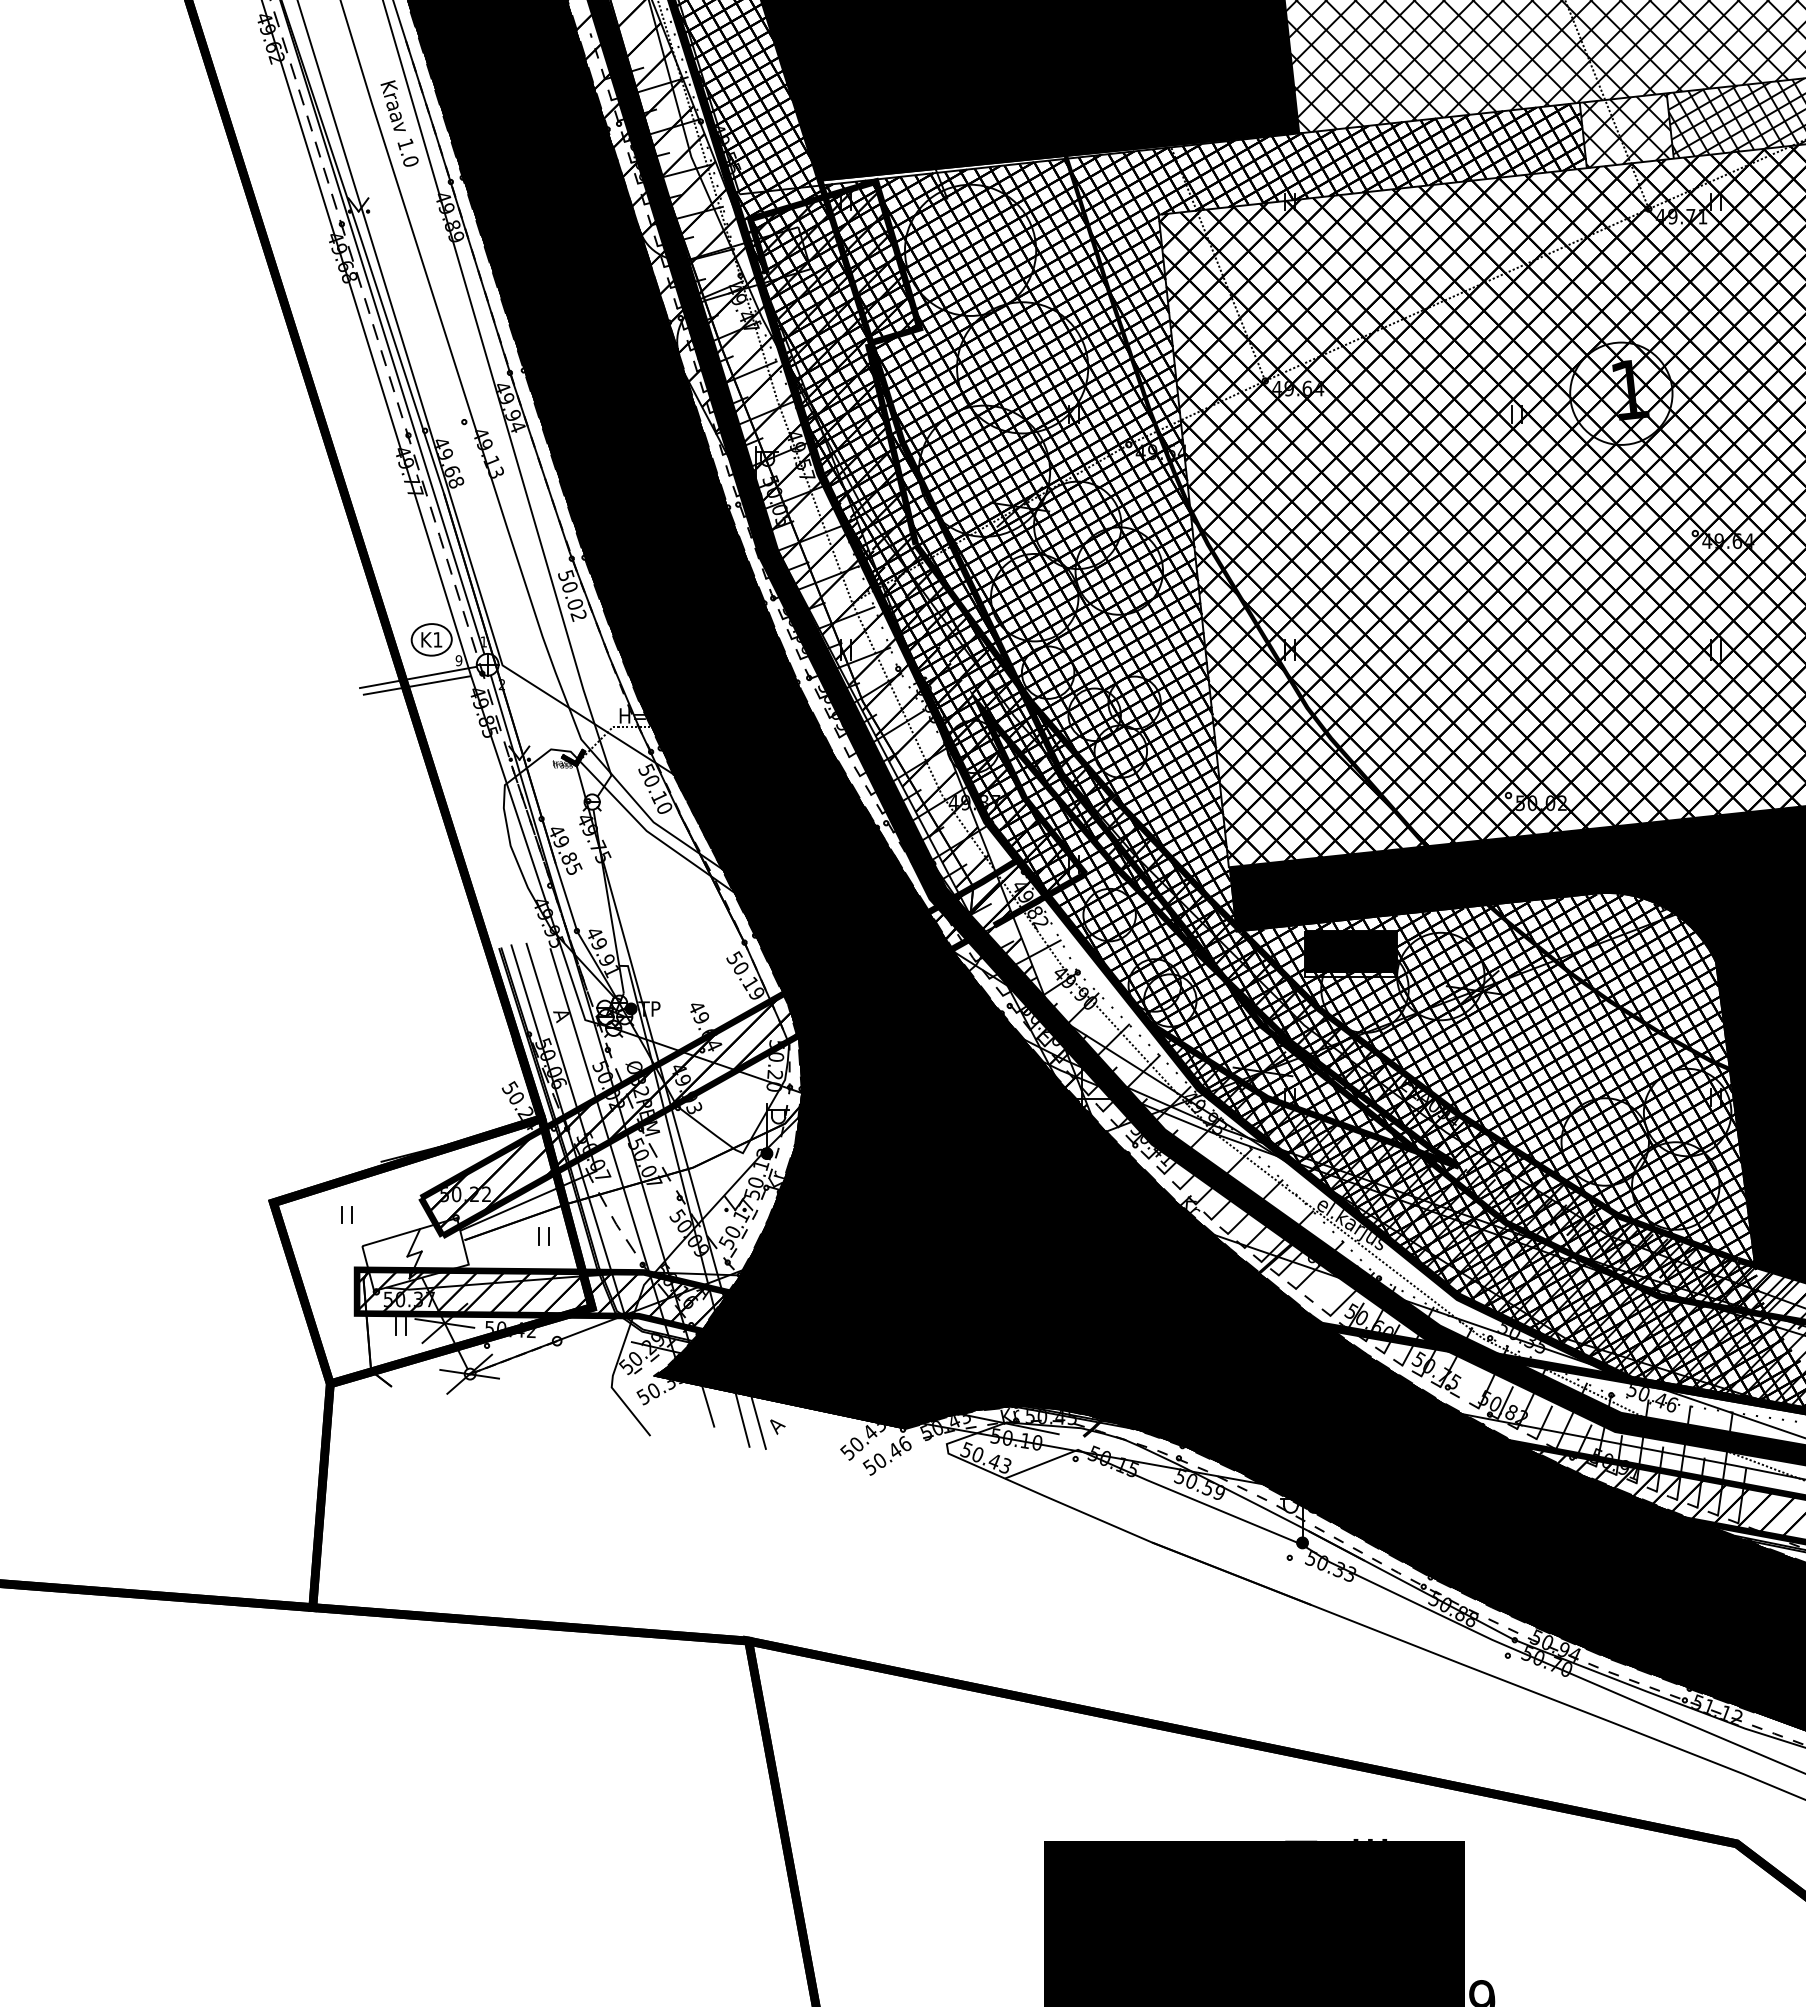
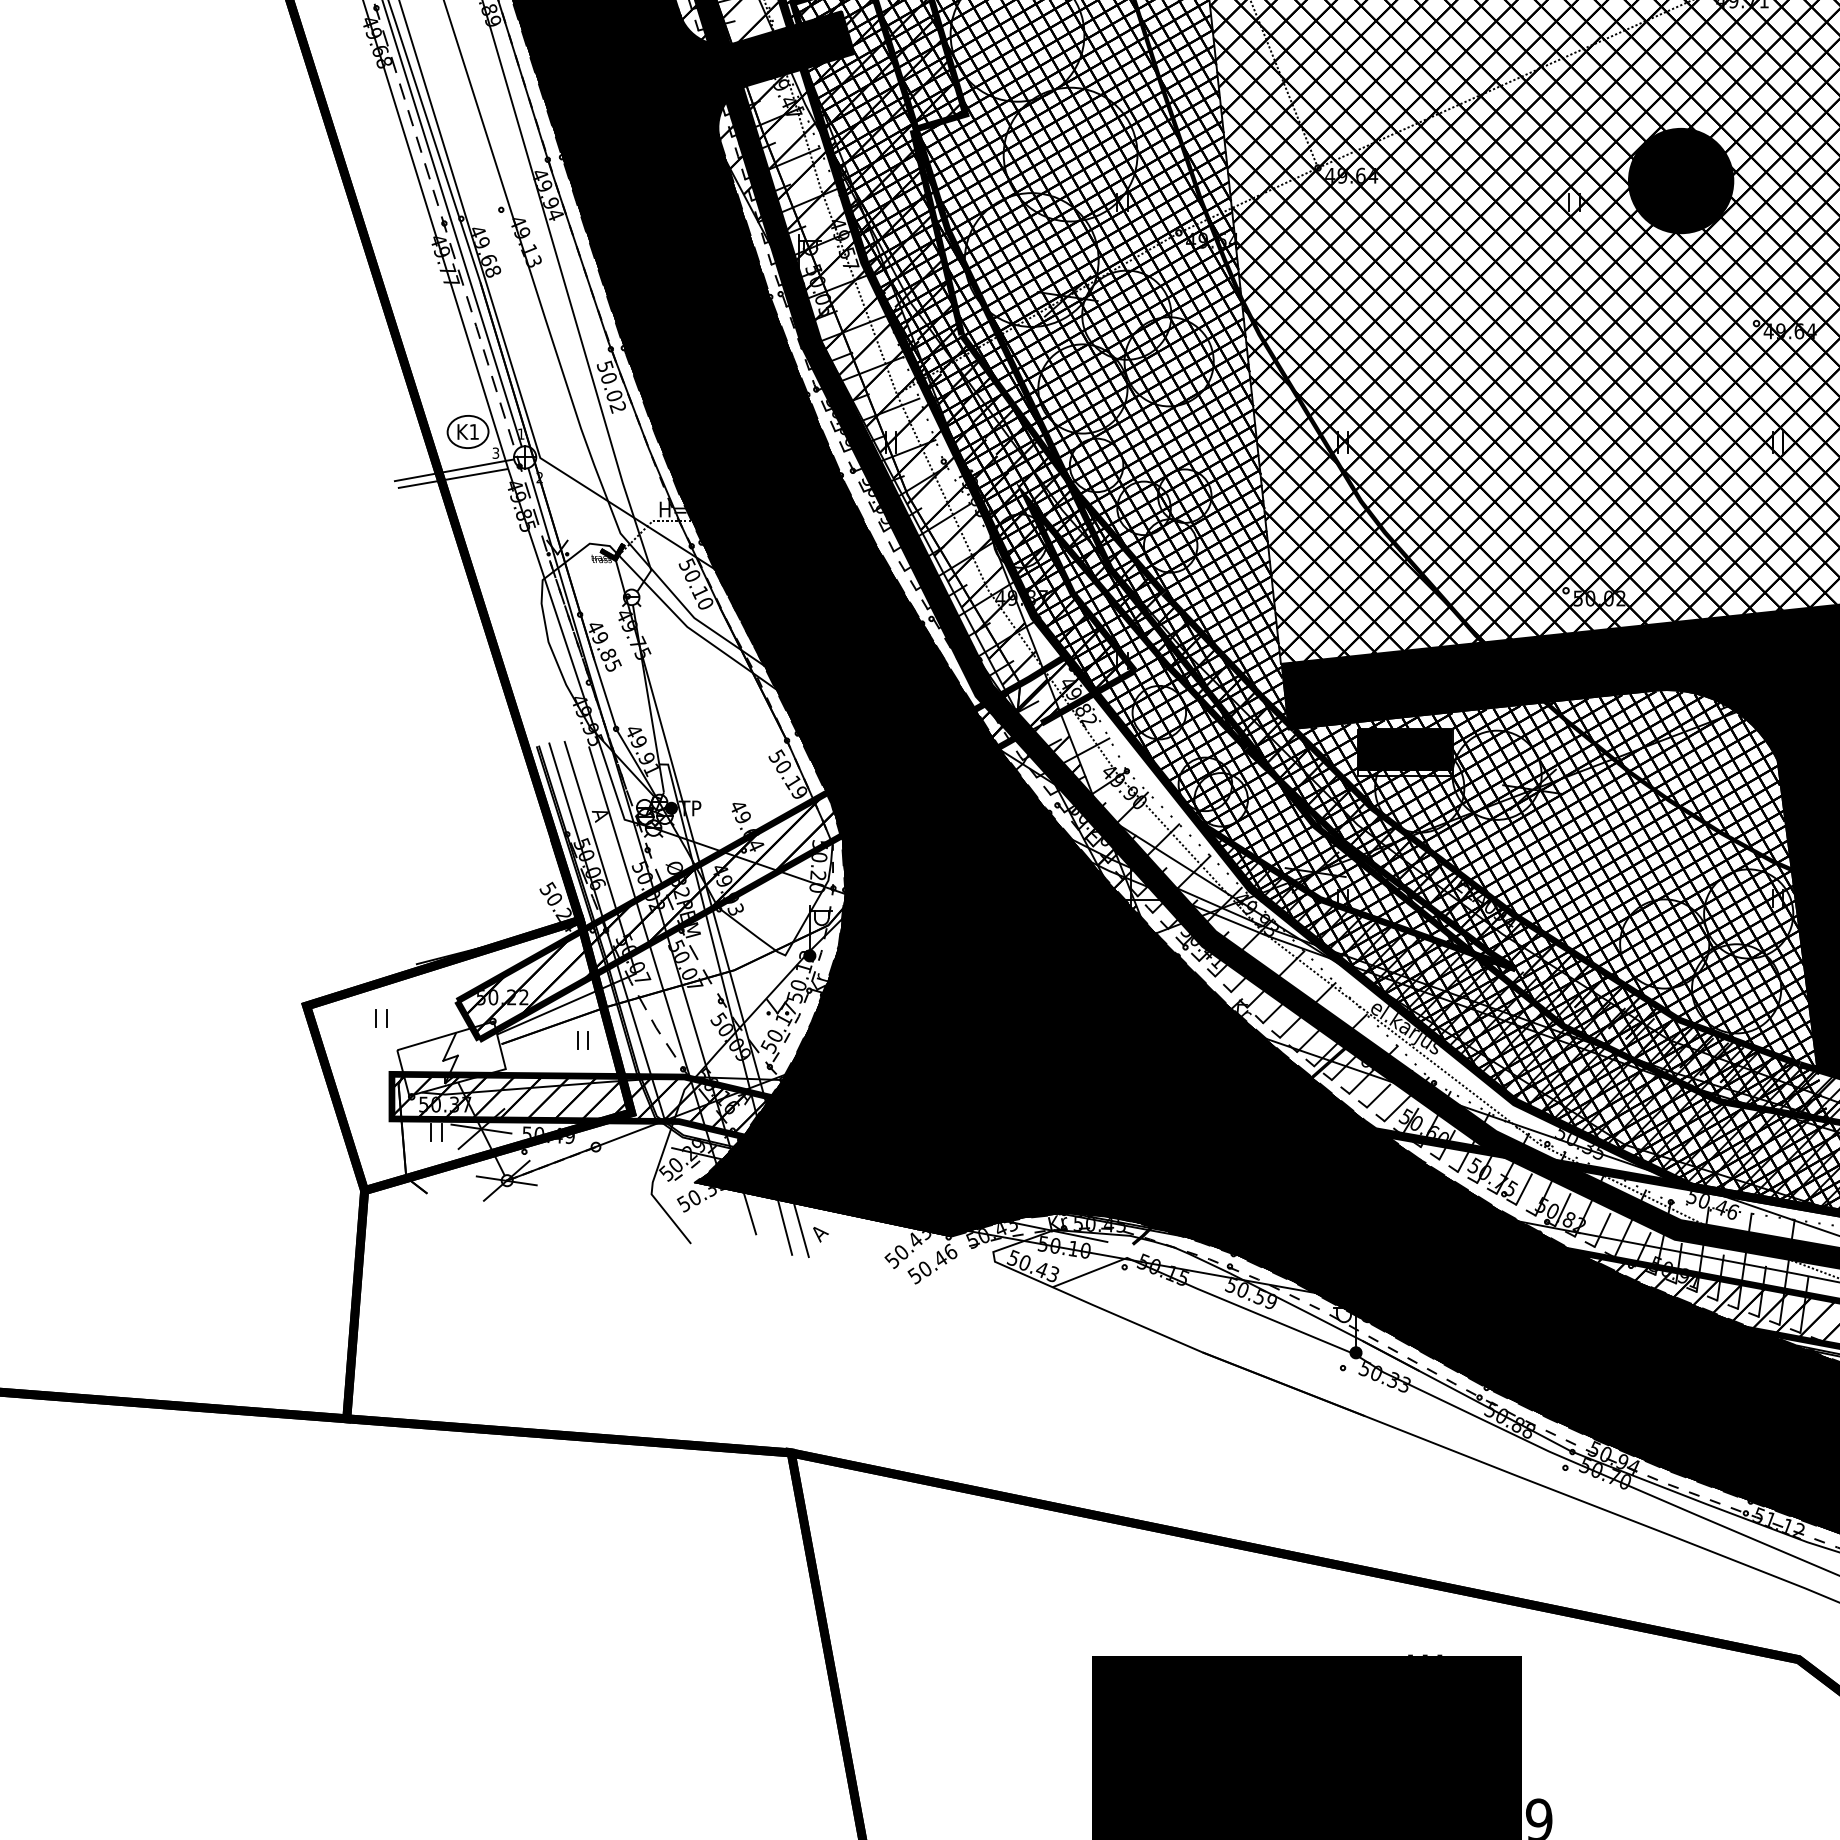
fill: (724, 290) -> (766, 75), added
fill: (1621, 393) -> (1681, 180), added
text: (458, 660) -> (495, 453), 9 -> 3
line: (1324, 1291) -> (1378, 1096), added
text: (531, 1333) -> (569, 1139), 50.42 -> 50.49
line: (1466, 1382) -> (1523, 1189), added

